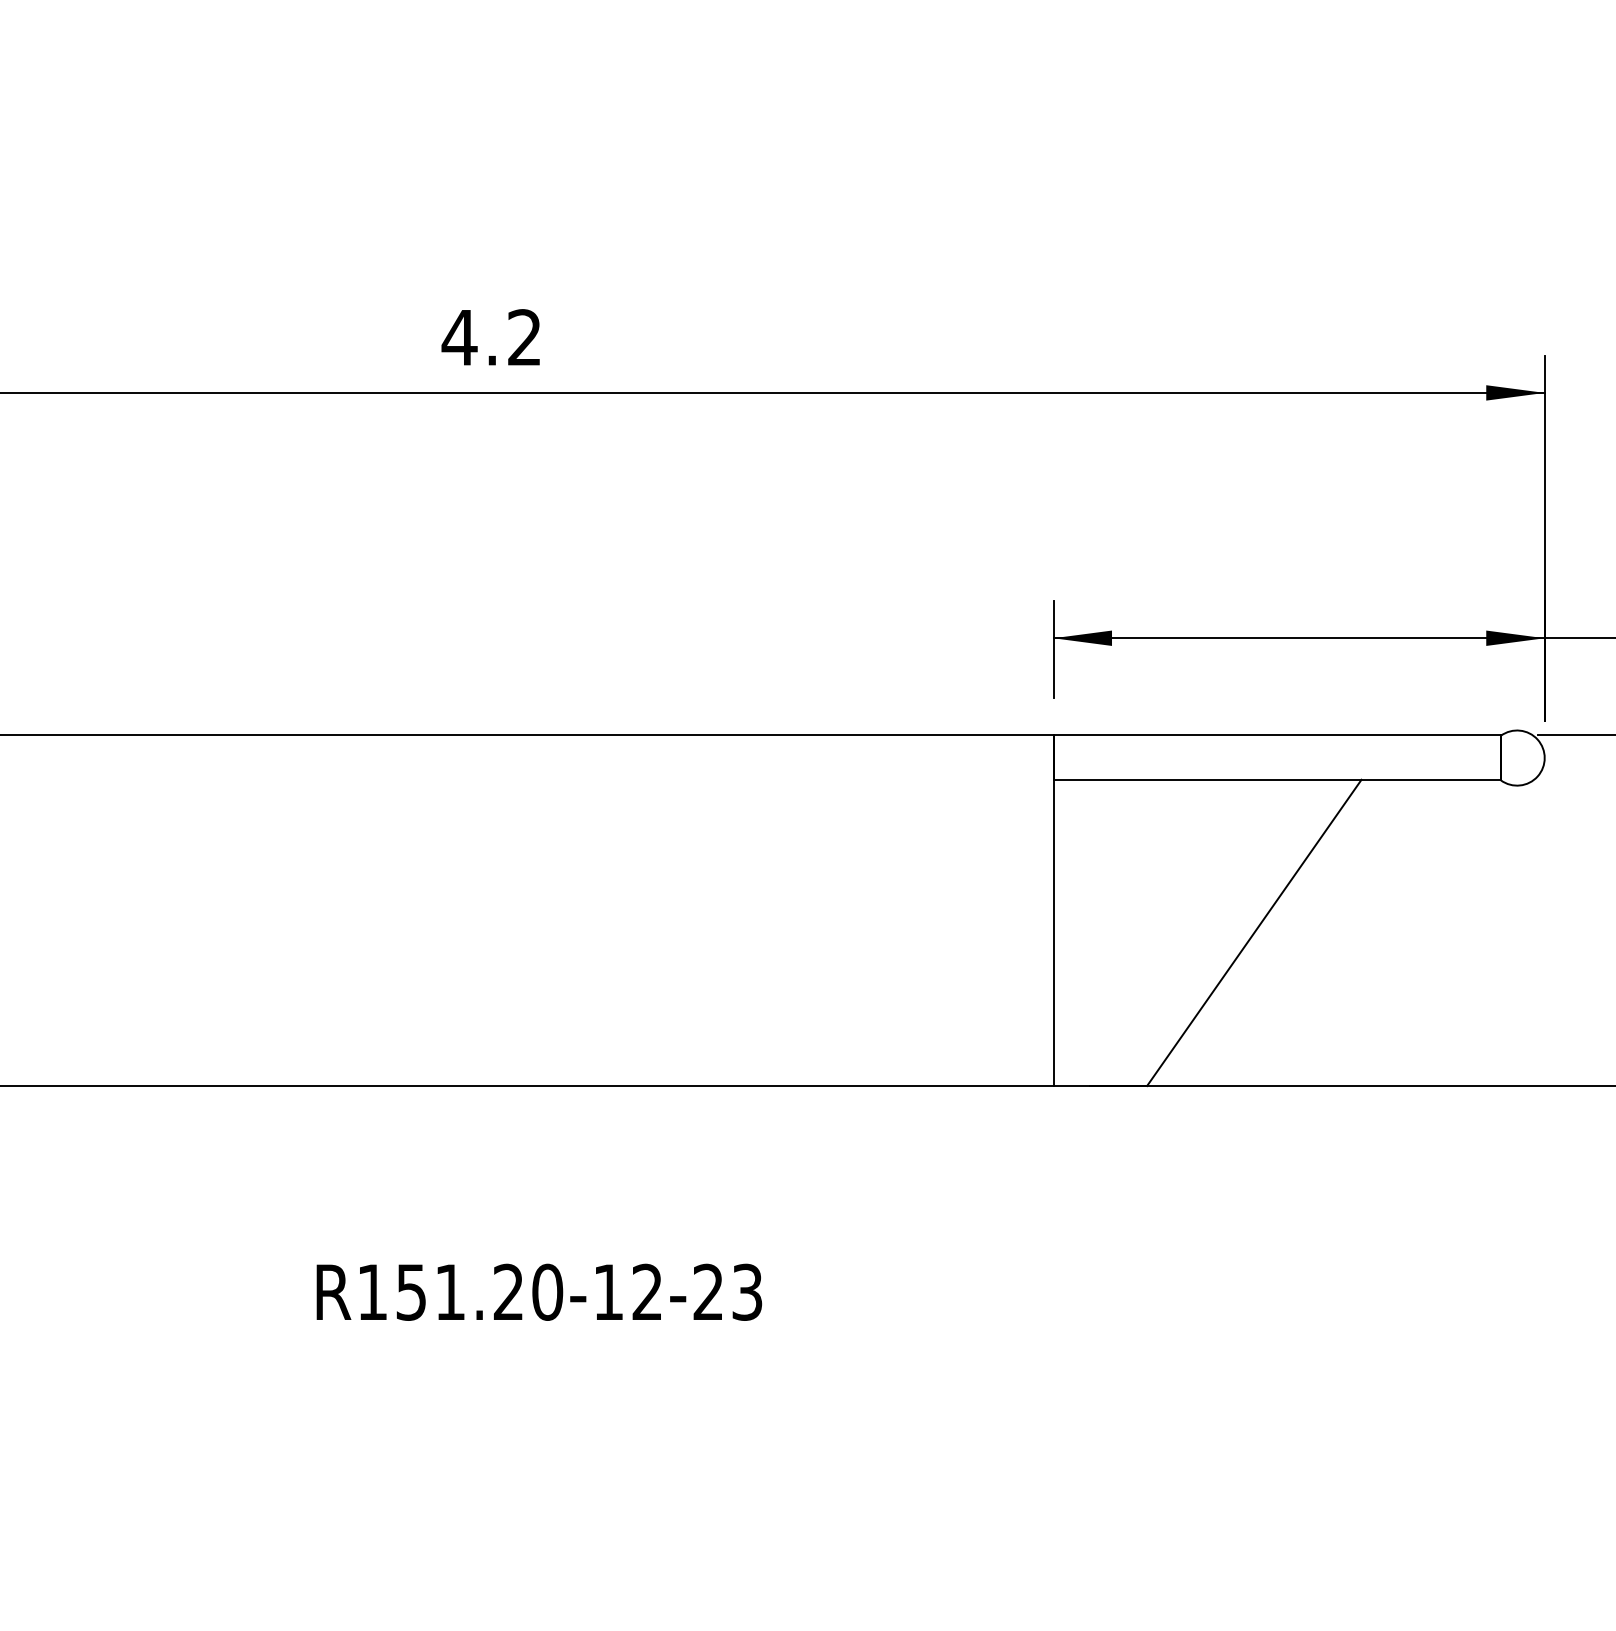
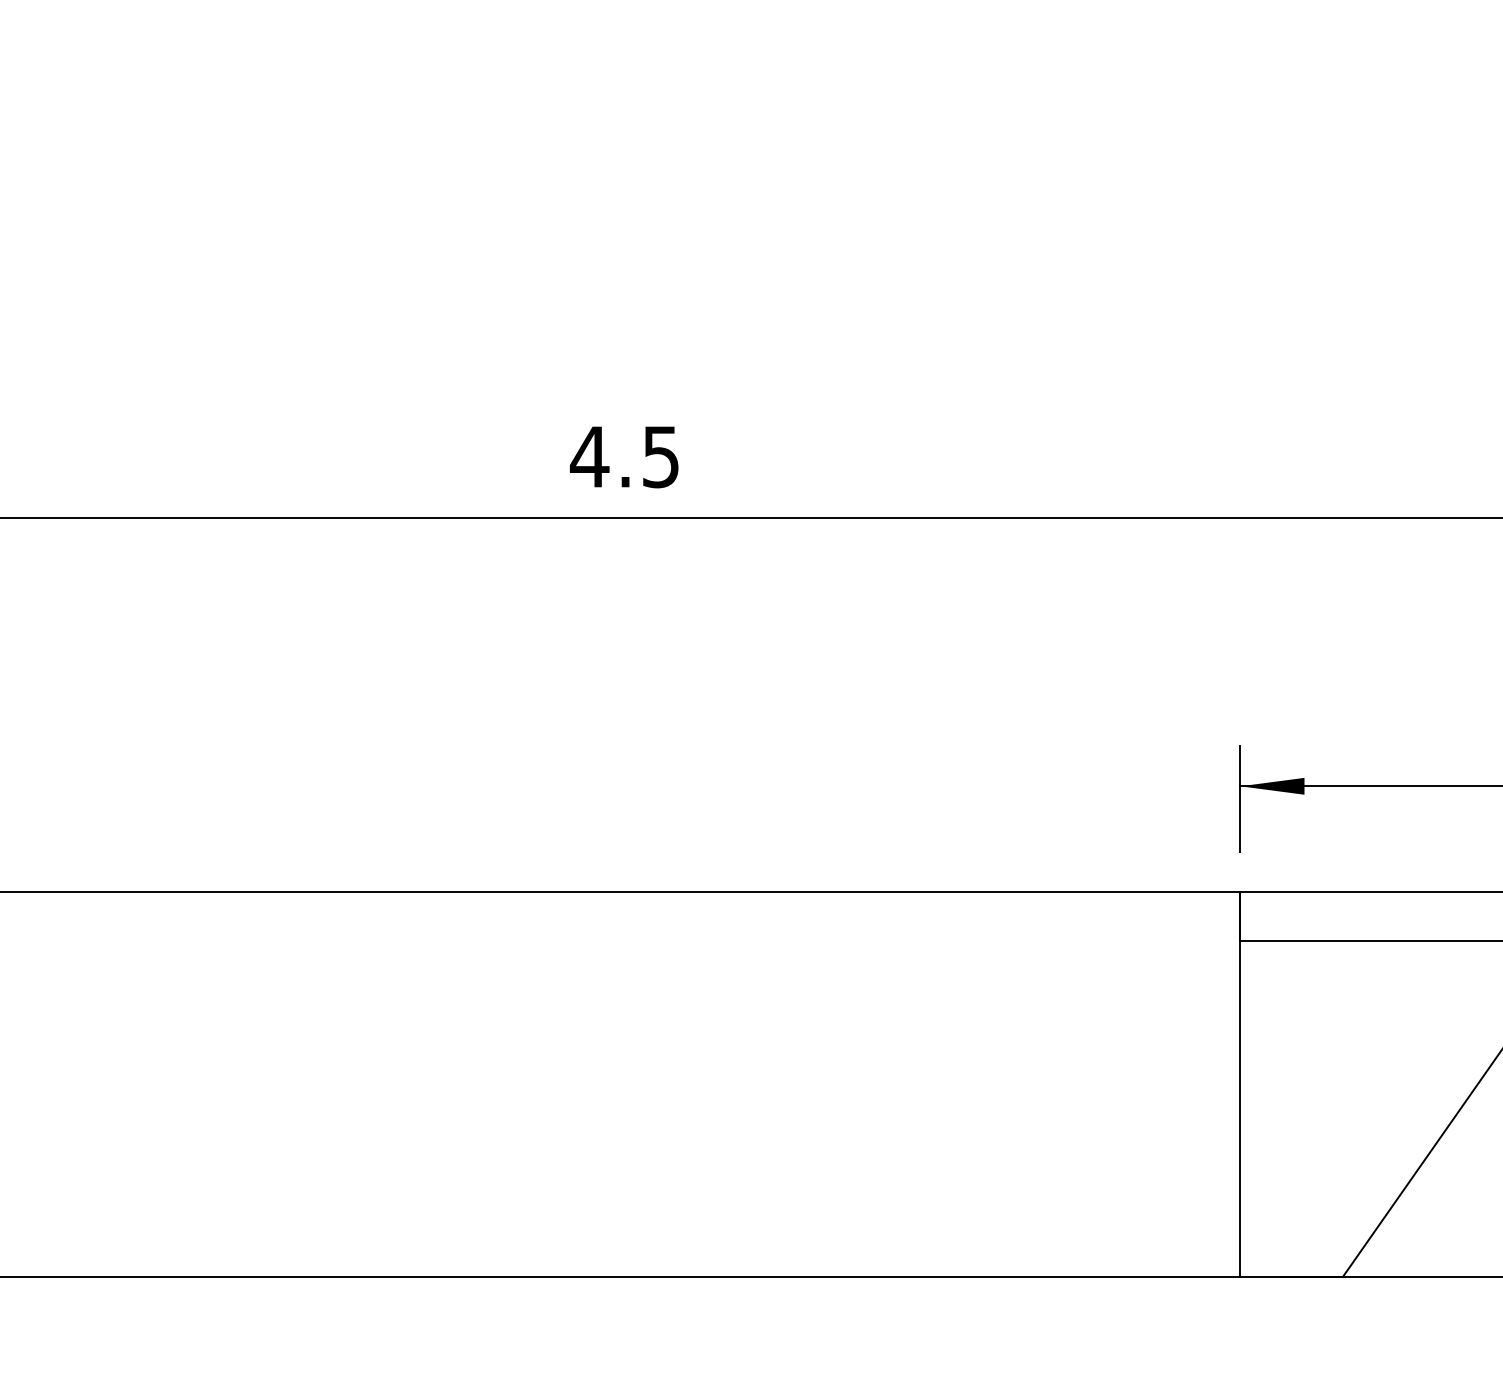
text: (524, 337) -> (660, 456), 4.2 -> 4.5

